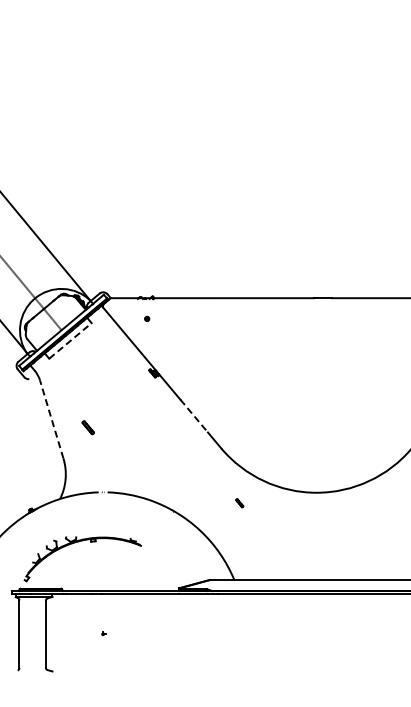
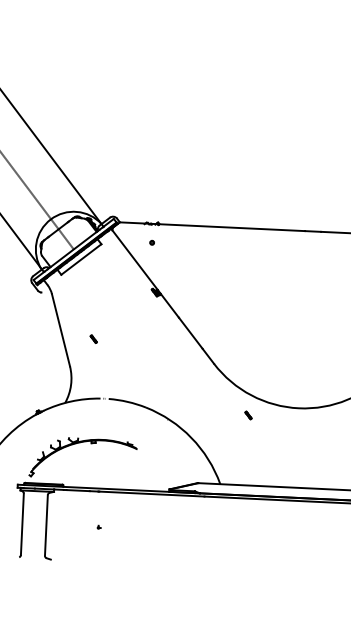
line: (70, 340) -> (81, 259), dashed -> solid
line: (194, 416) -> (191, 333), dashed -> solid
line: (51, 419) -> (60, 330), dashed -> solid
part: (87, 427) -> (93, 339), size x0.62
part: (239, 503) -> (248, 415), moved

